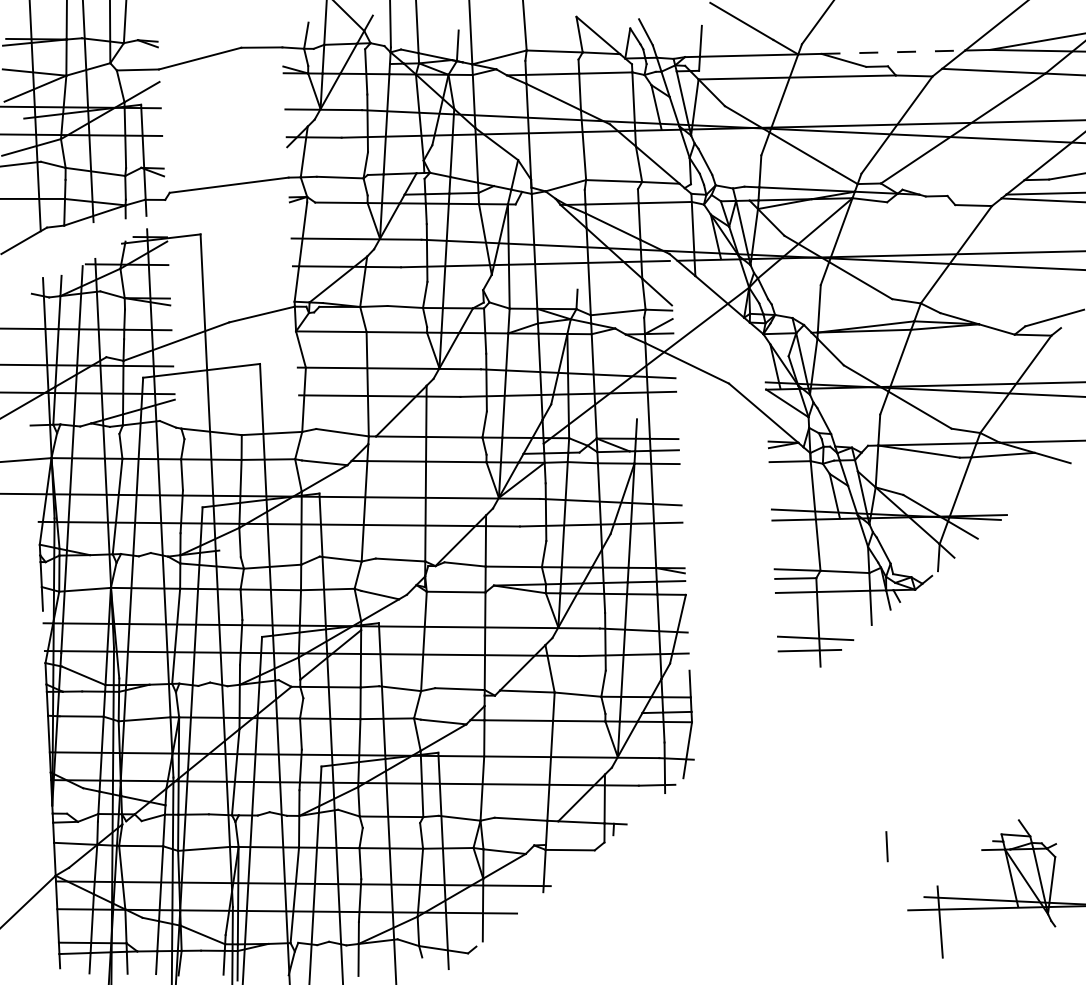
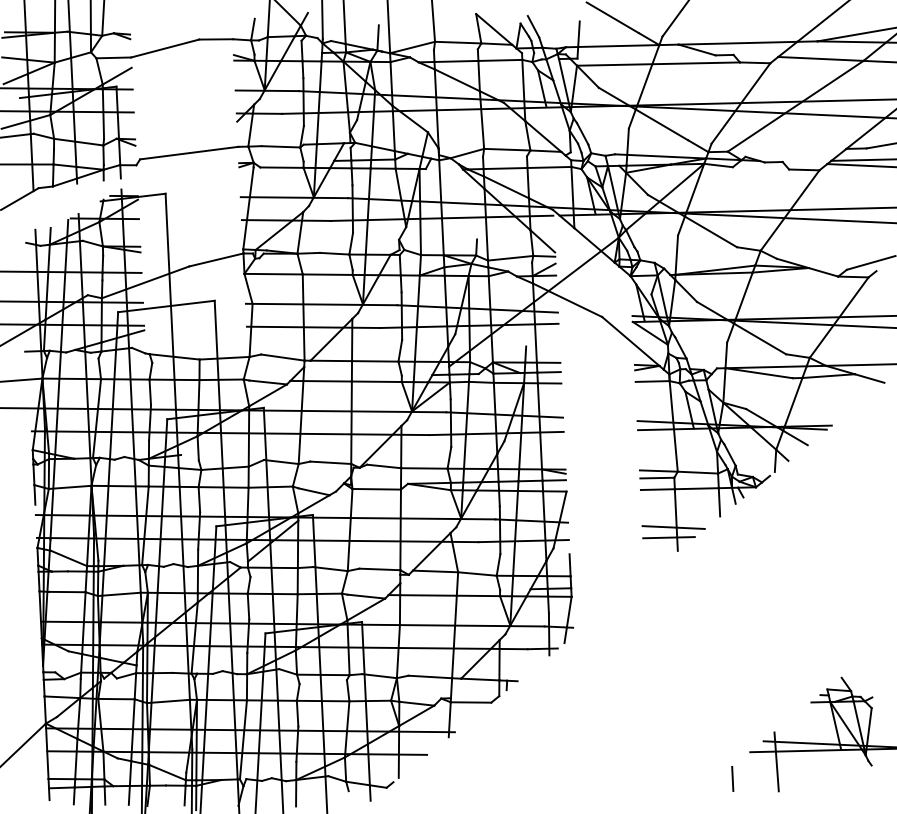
line: (893, 52) -> (738, 43), dashed -> solid
line: (886, 846) -> (732, 778), moved

